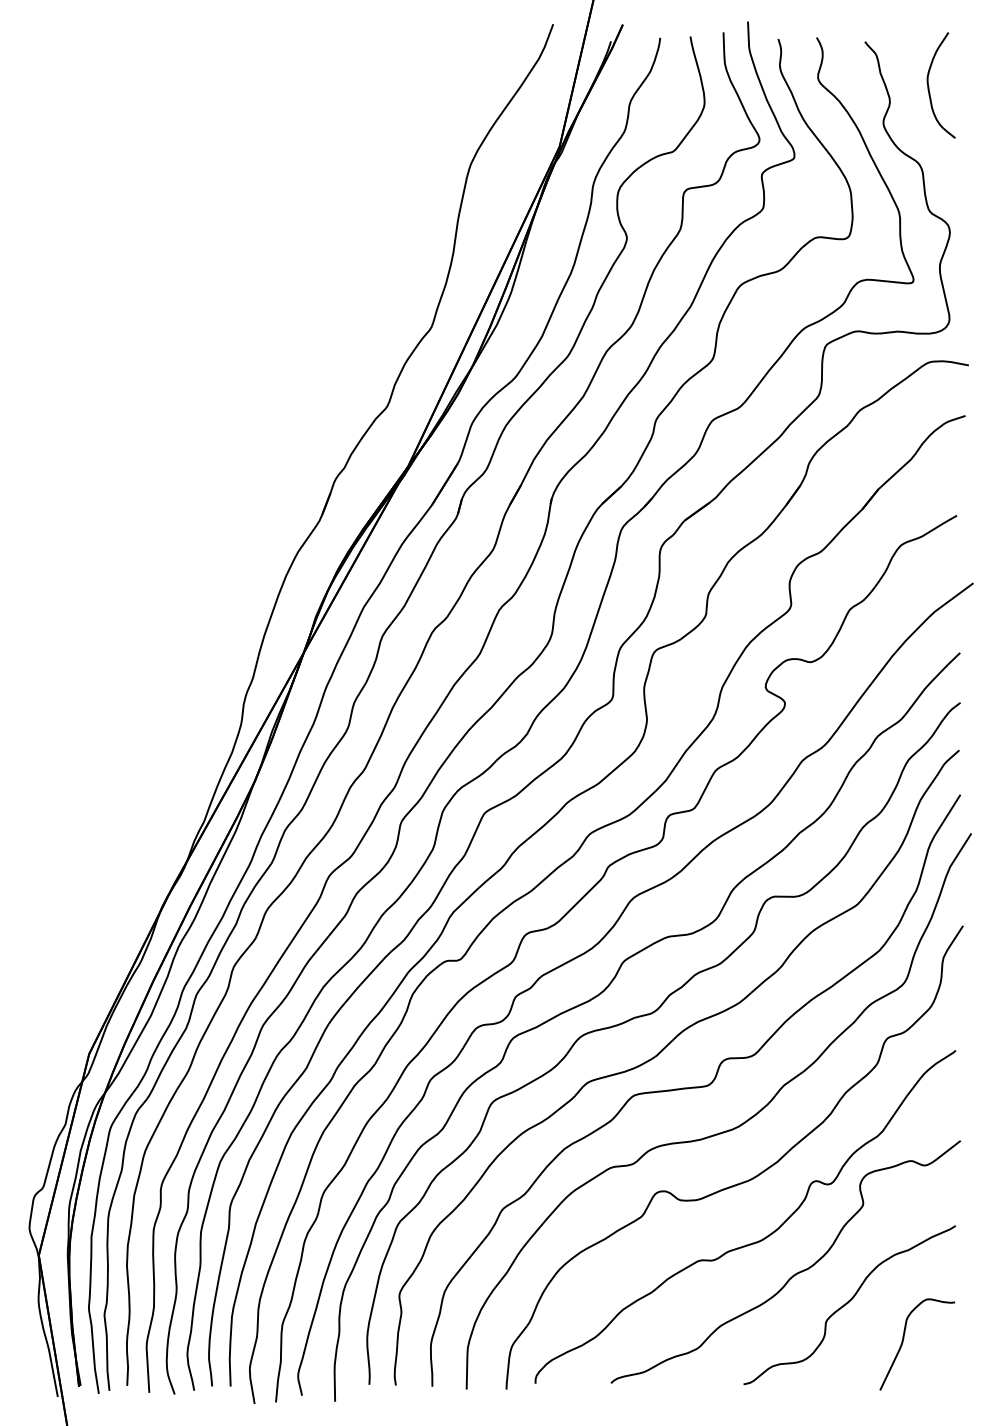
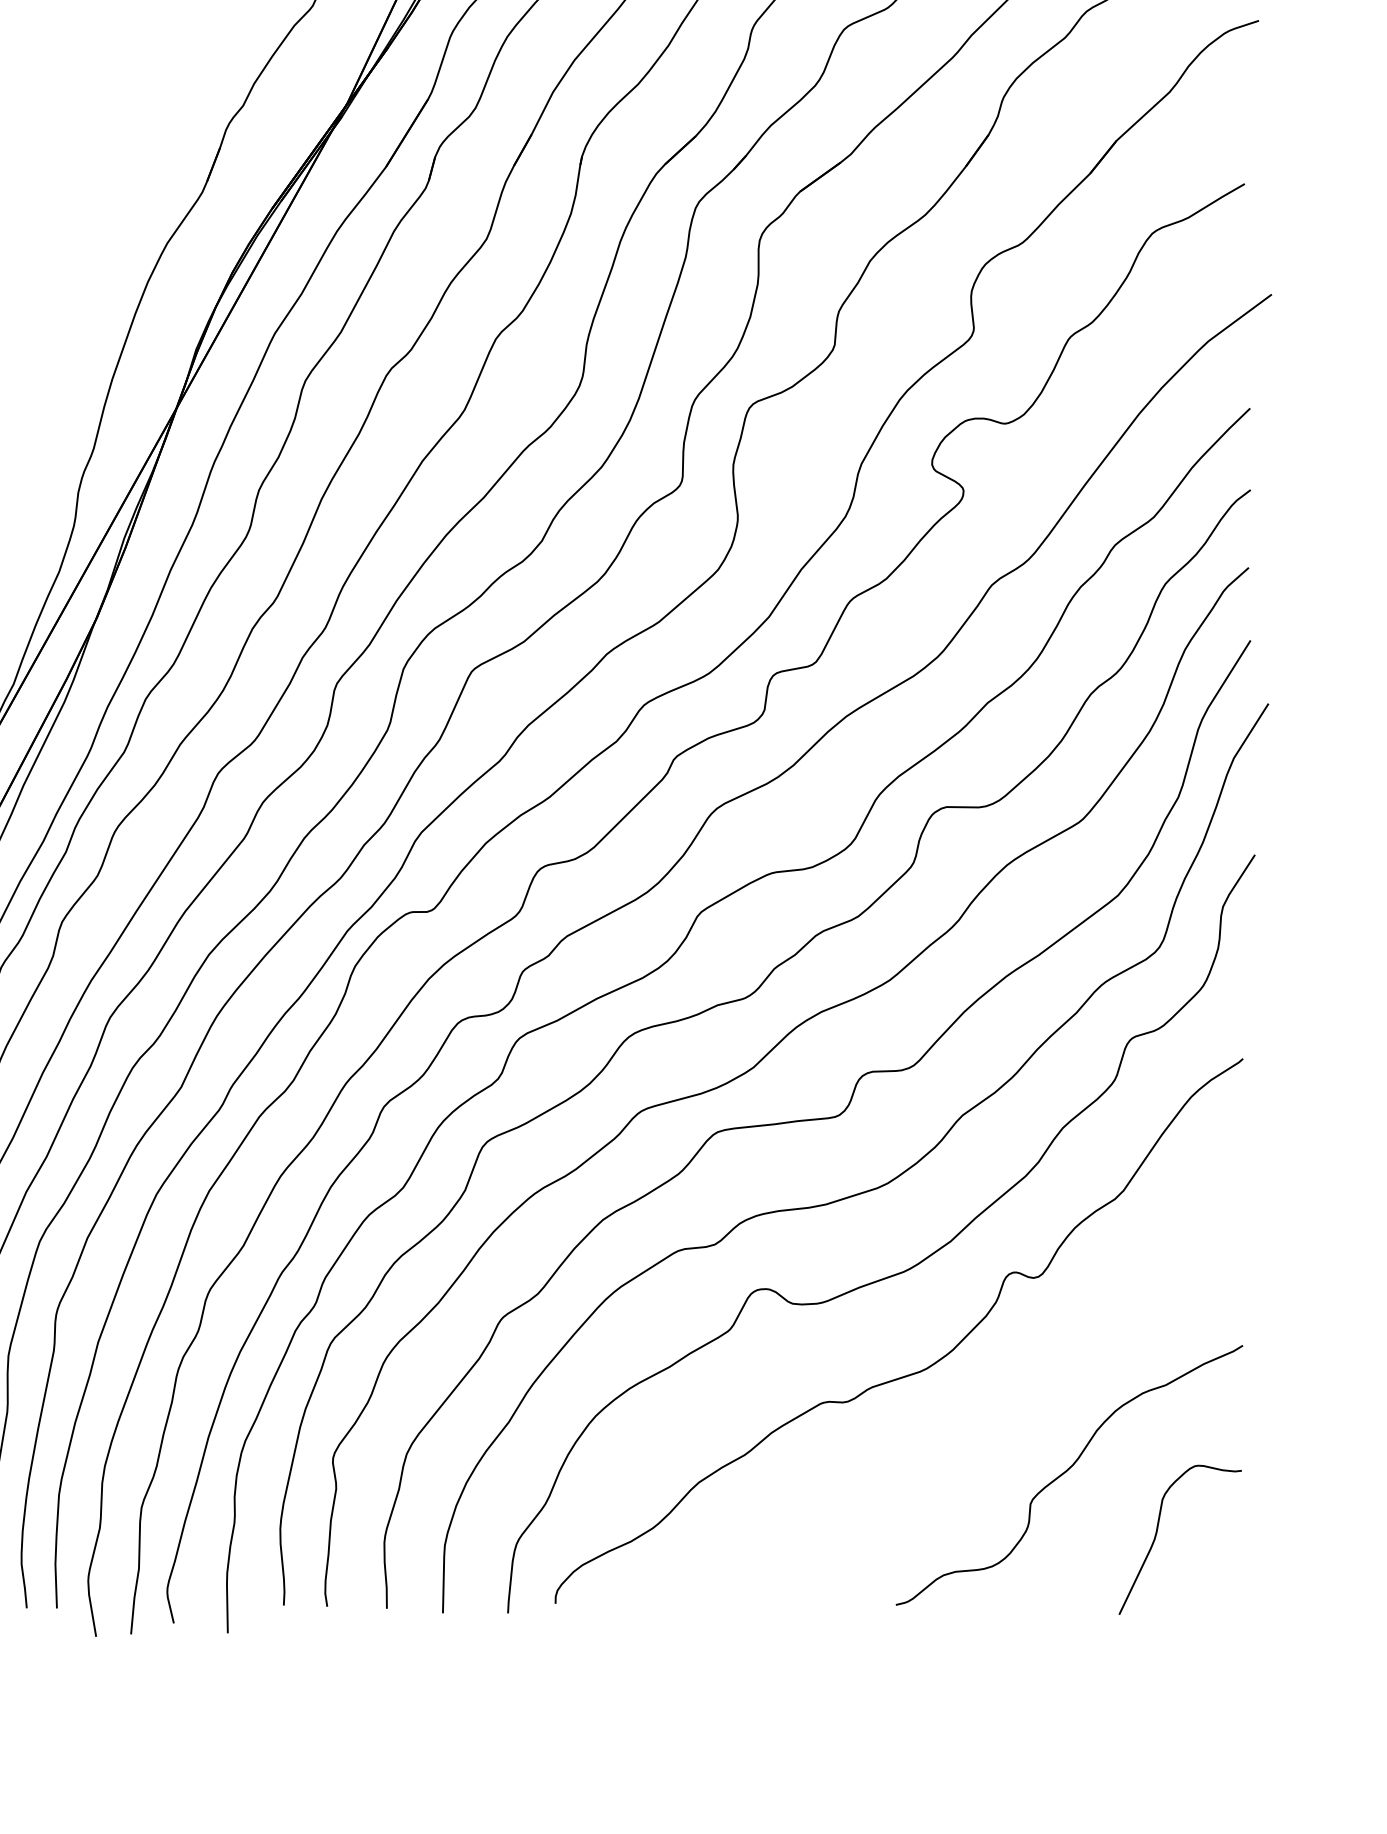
curve: (793, 1274) -> (977, 1425), removed

